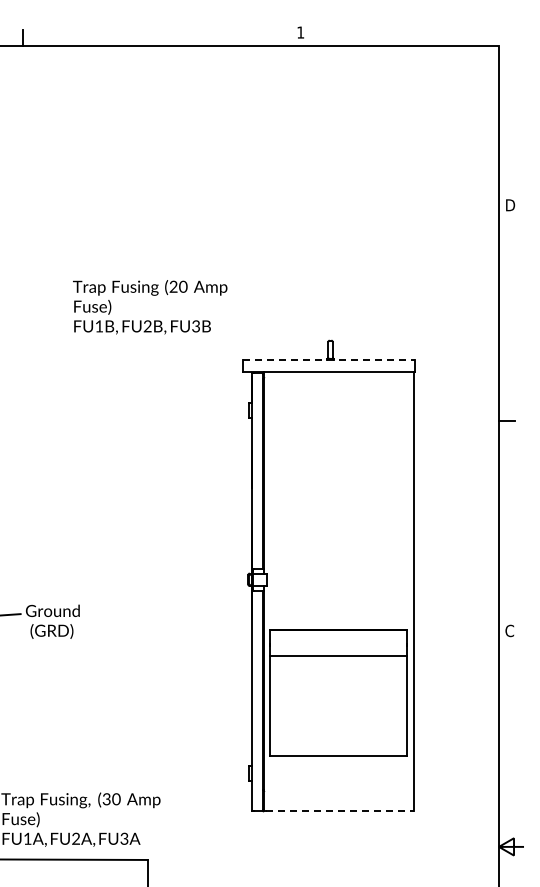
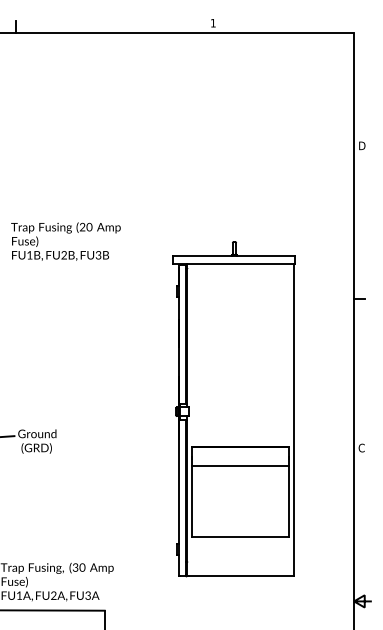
text: (150, 307) -> (66, 241), moved
line: (329, 360) -> (233, 256), dashed -> solid
line: (340, 810) -> (241, 575), dashed -> solid

